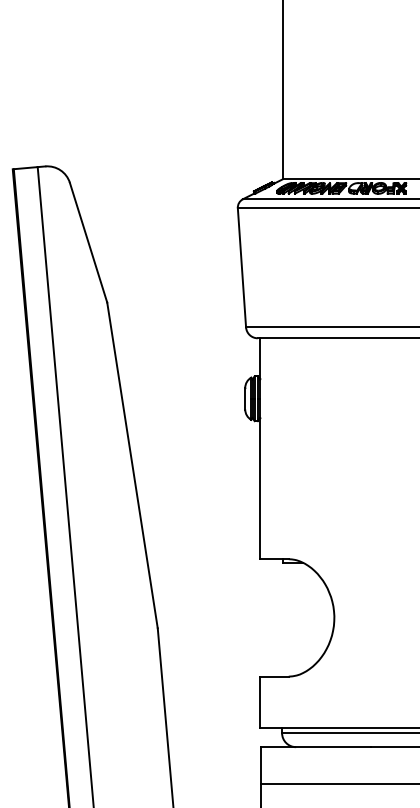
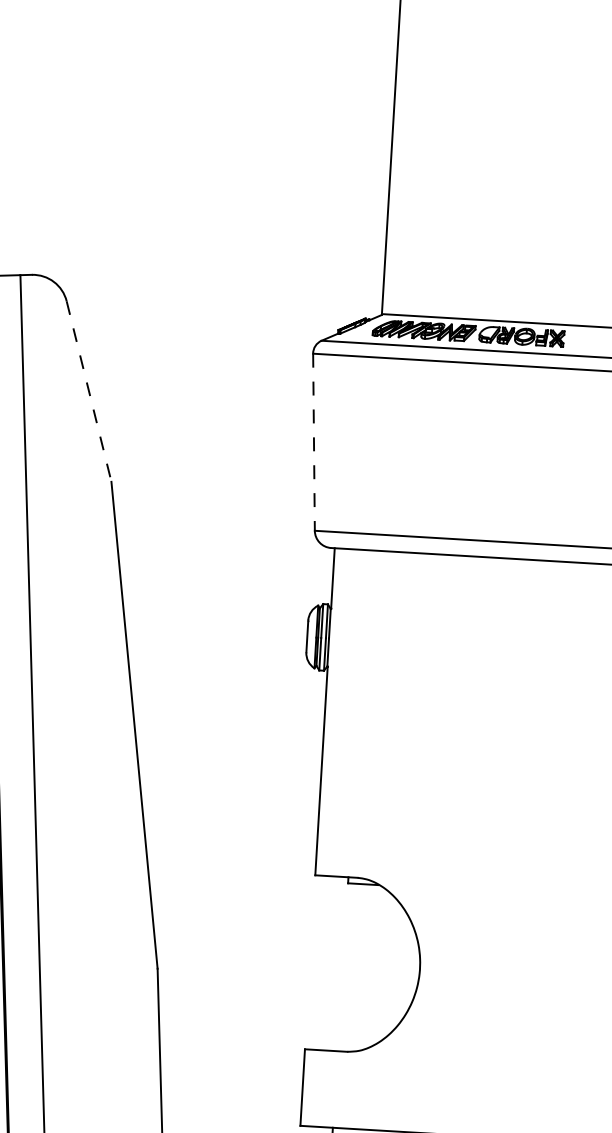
line: (88, 242) -> (88, 391), solid -> dashed
line: (241, 267) -> (313, 441), solid -> dashed

